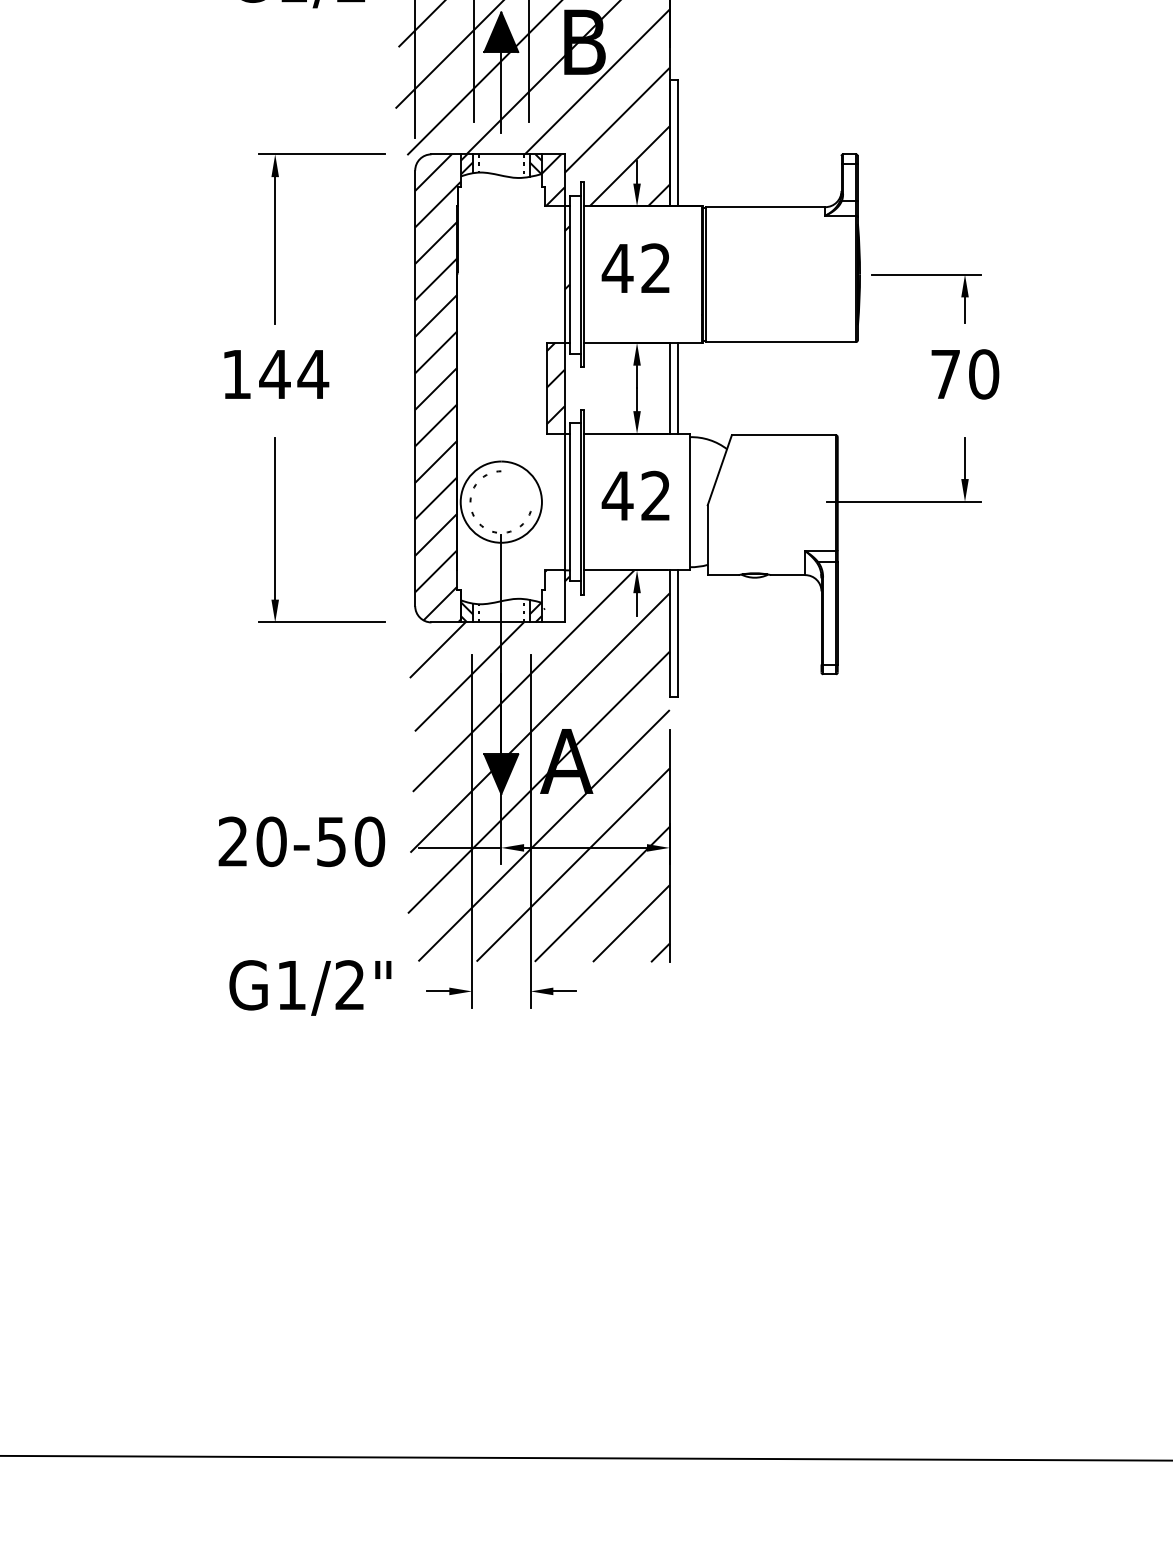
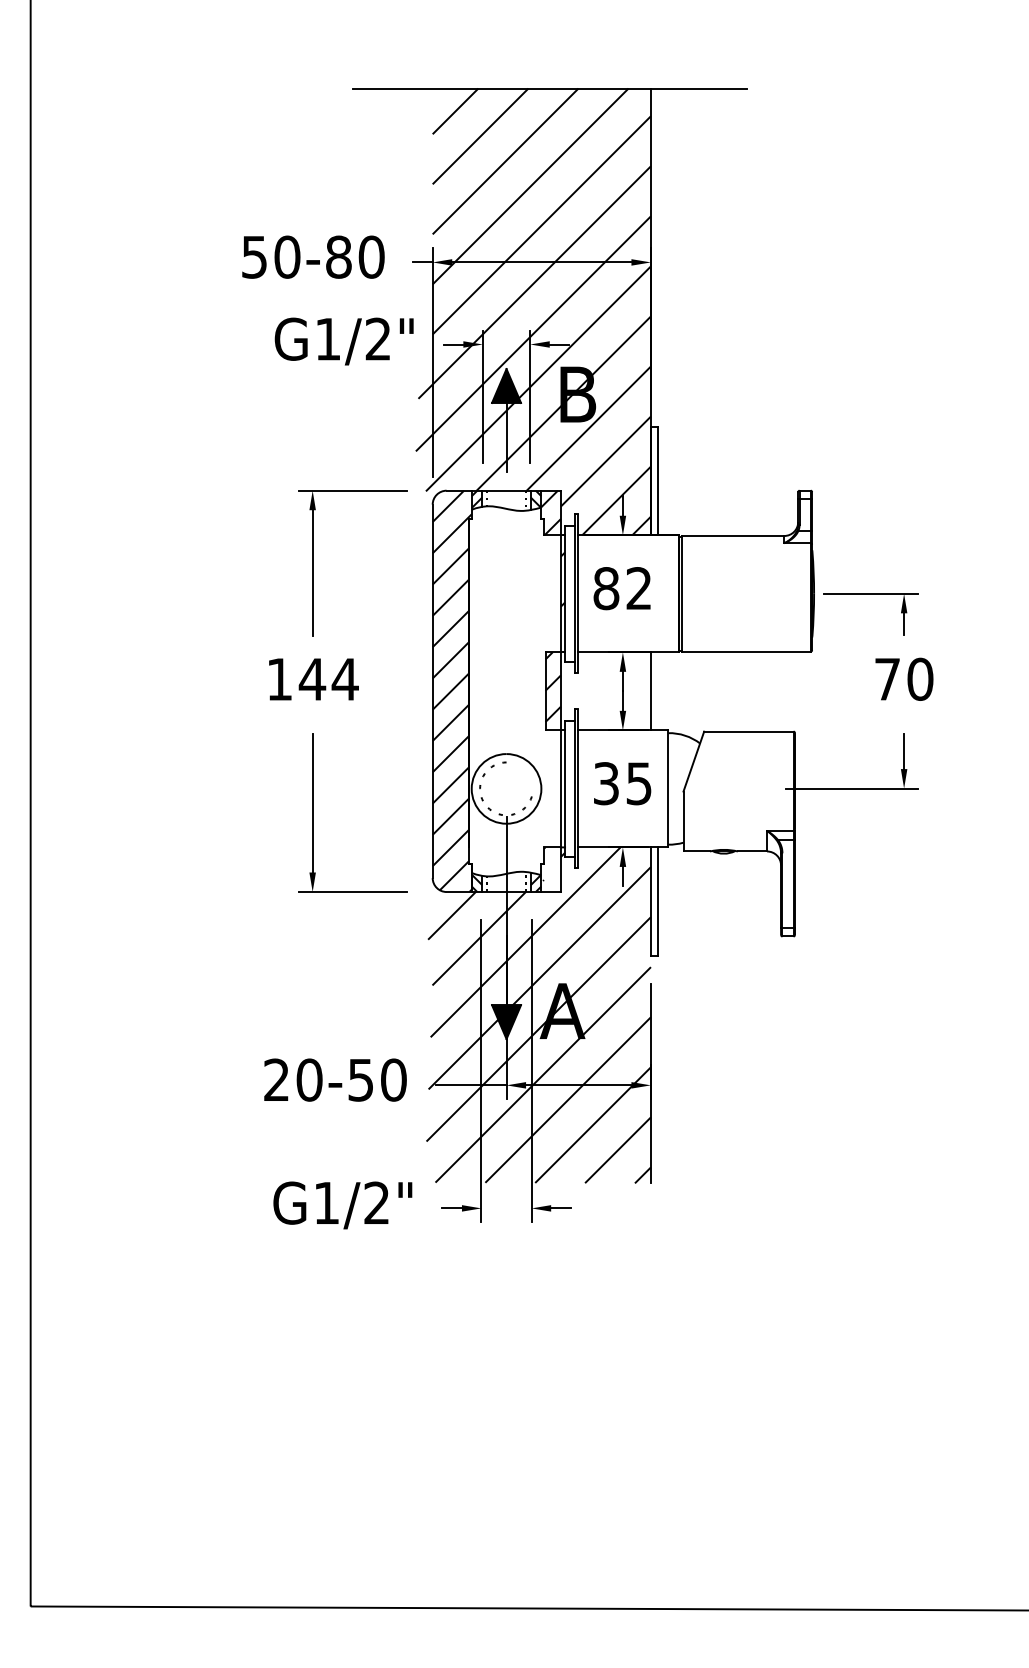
text: (616, 268) -> (605, 588), 42 -> 82
line: (677, 388) -> (657, 691), removed
text: (635, 495) -> (621, 783), 42 -> 35

